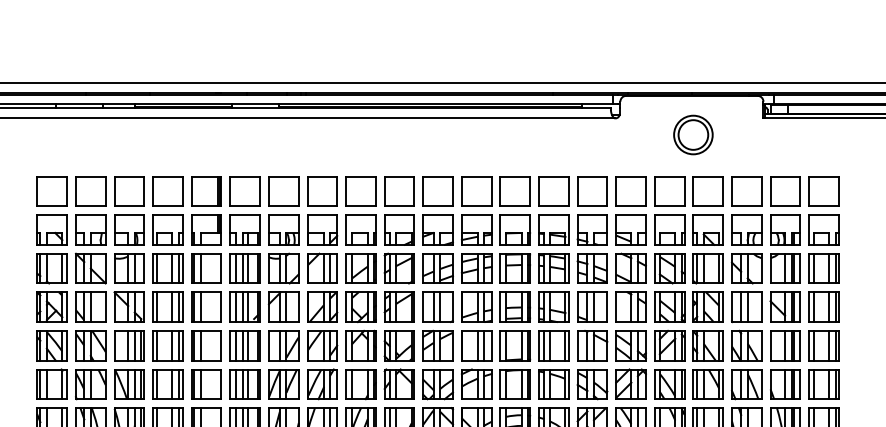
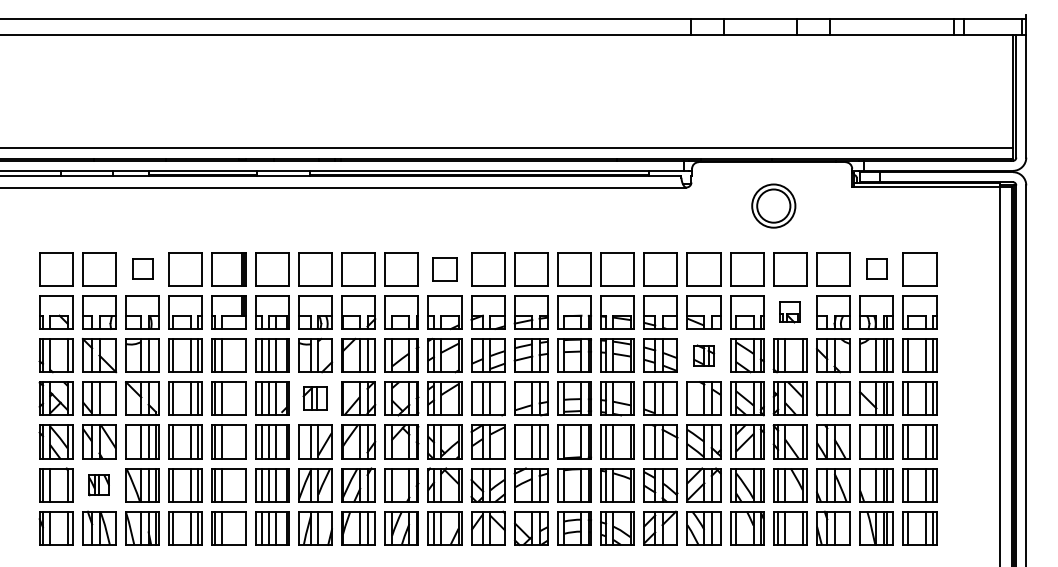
part: (129, 191) -> (142, 269), size x0.6
part: (399, 191) -> (444, 269), size x0.7
part: (785, 191) -> (876, 269), size x0.6
part: (708, 230) -> (790, 312), size x0.6
part: (630, 268) -> (703, 355), size x0.6
part: (282, 306) -> (314, 398), size x0.7
part: (89, 384) -> (98, 485), size x0.6

